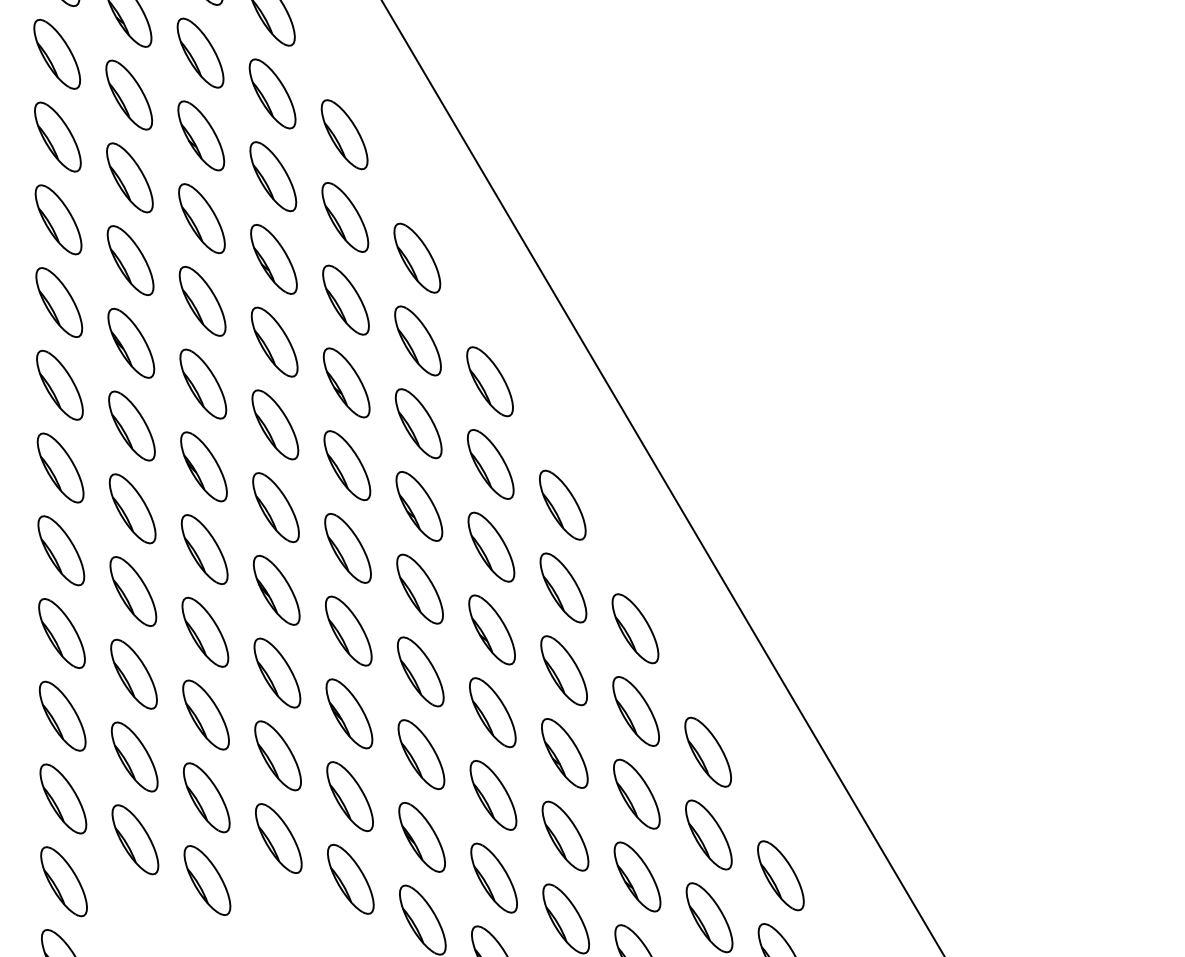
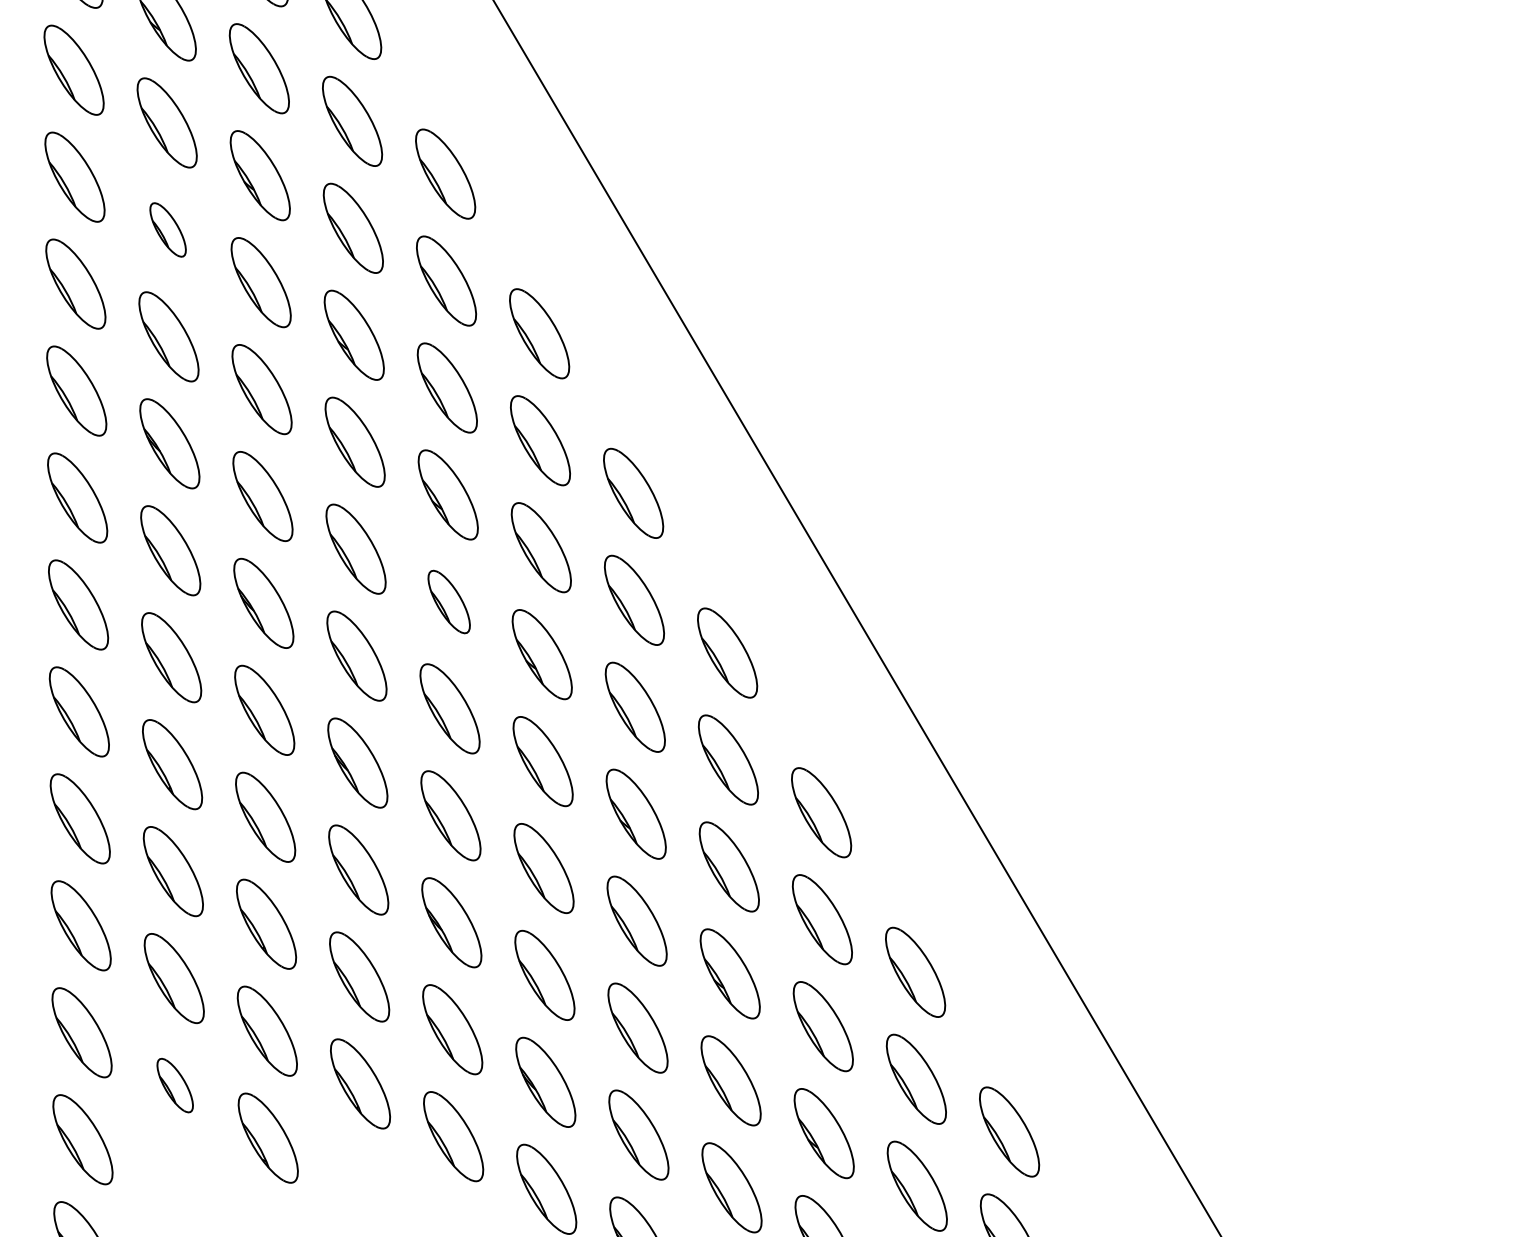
part: (129, 177) -> (167, 229), size x0.6
part: (347, 465) -> (449, 601), size x0.7
part: (135, 839) -> (175, 1085), size x0.6

